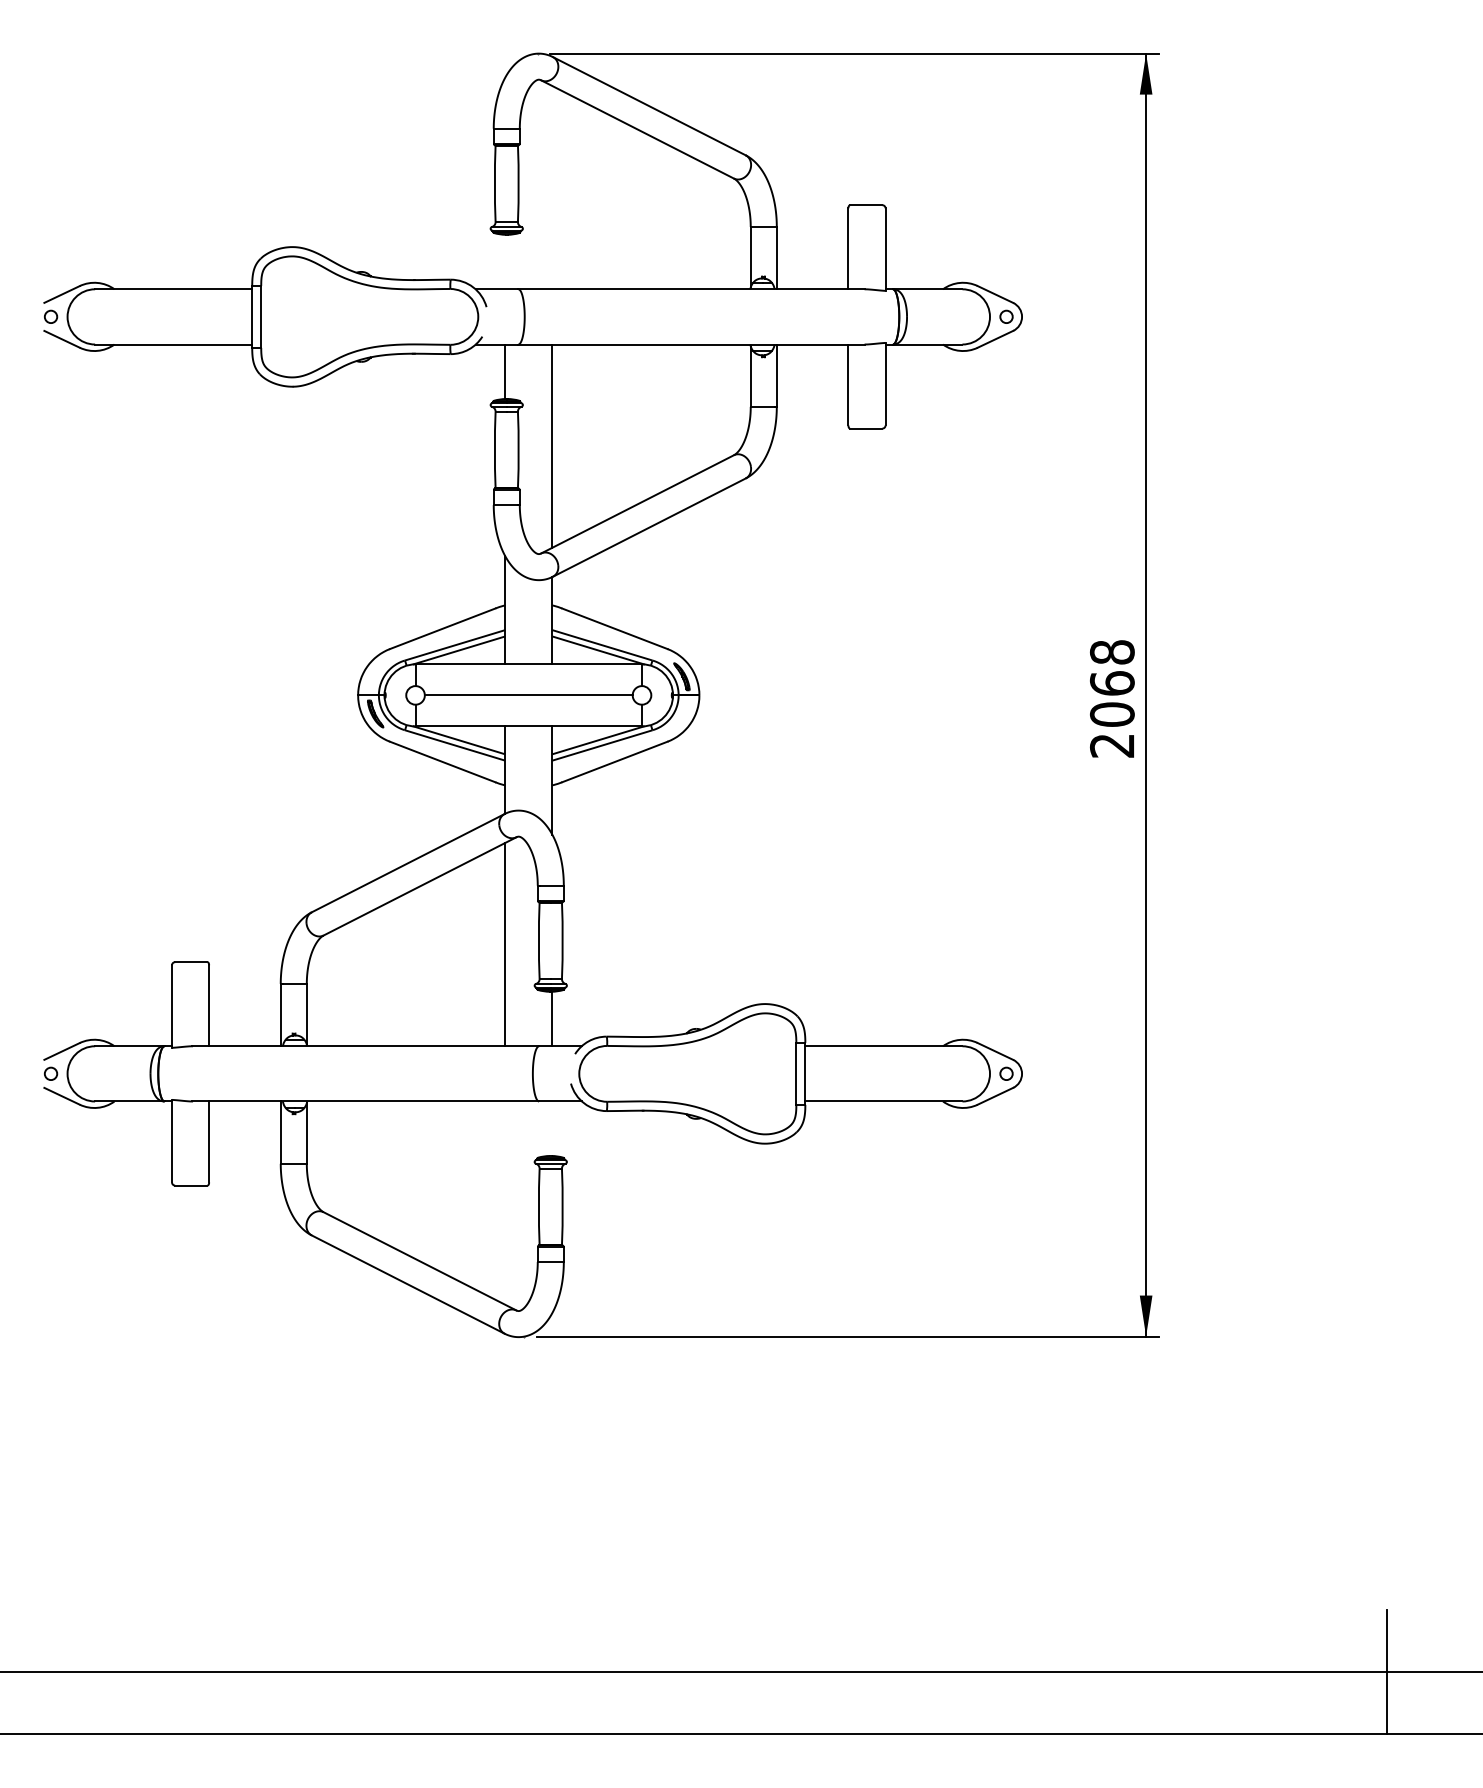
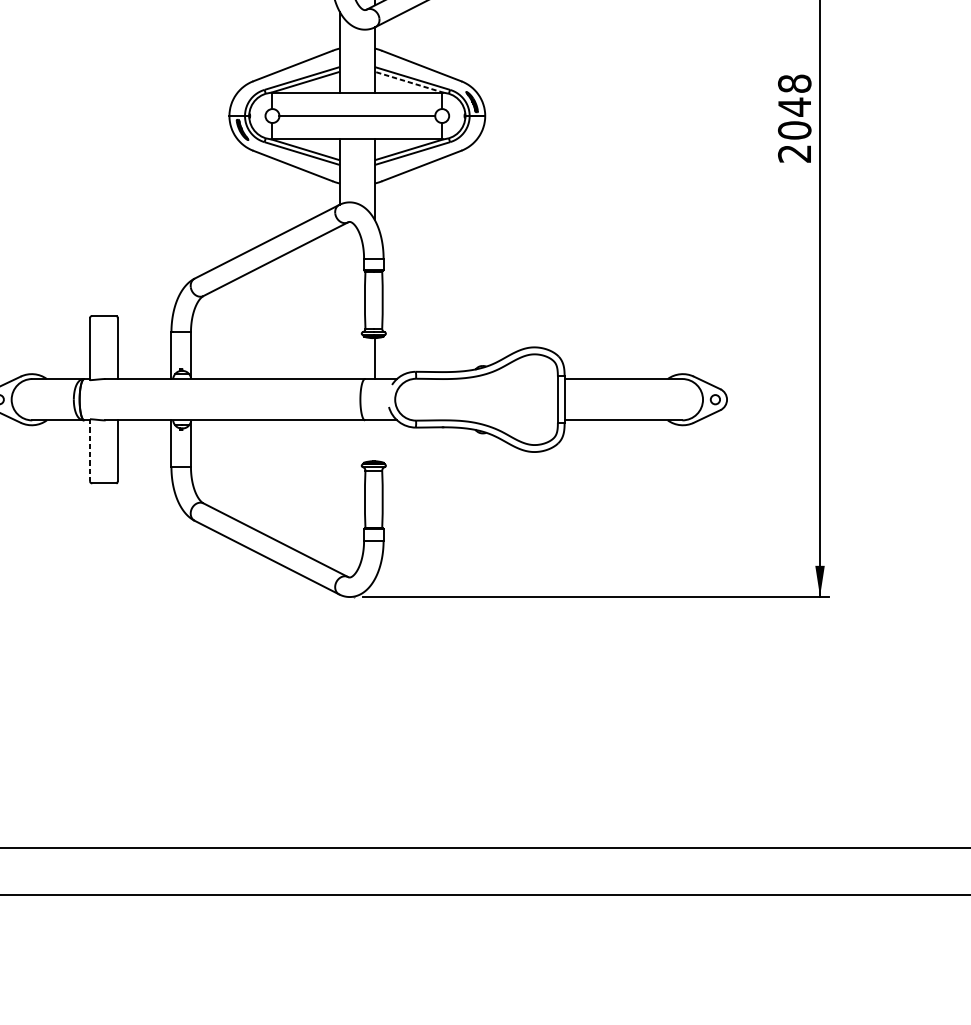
line: (597, 650) -> (408, 82), solid -> dashed
text: (1111, 683) -> (794, 107), 2068 -> 2048
line: (505, 944) -> (339, 302), removed
line: (172, 1141) -> (90, 450), solid -> dashed

